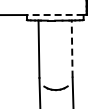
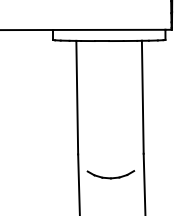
line: (54, 15) -> (107, 30), dashed -> solid
line: (72, 49) -> (143, 98), dashed -> solid

